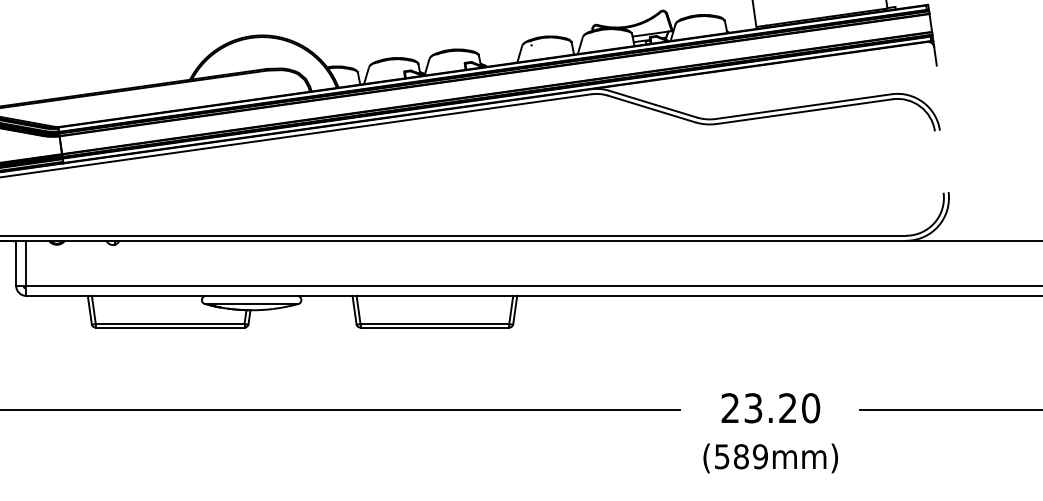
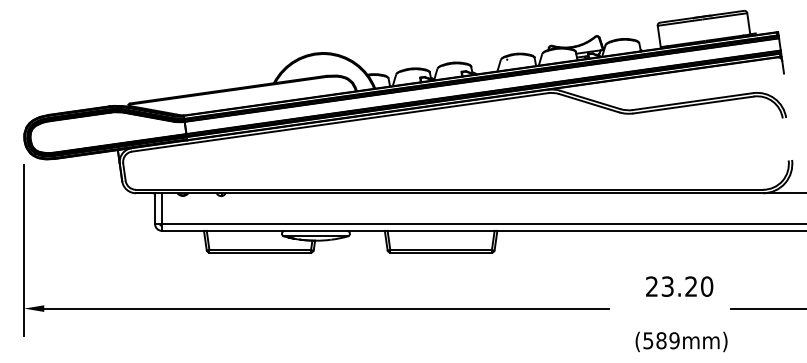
text: (770, 408) -> (679, 286), moved
text: (770, 457) -> (681, 341), moved

